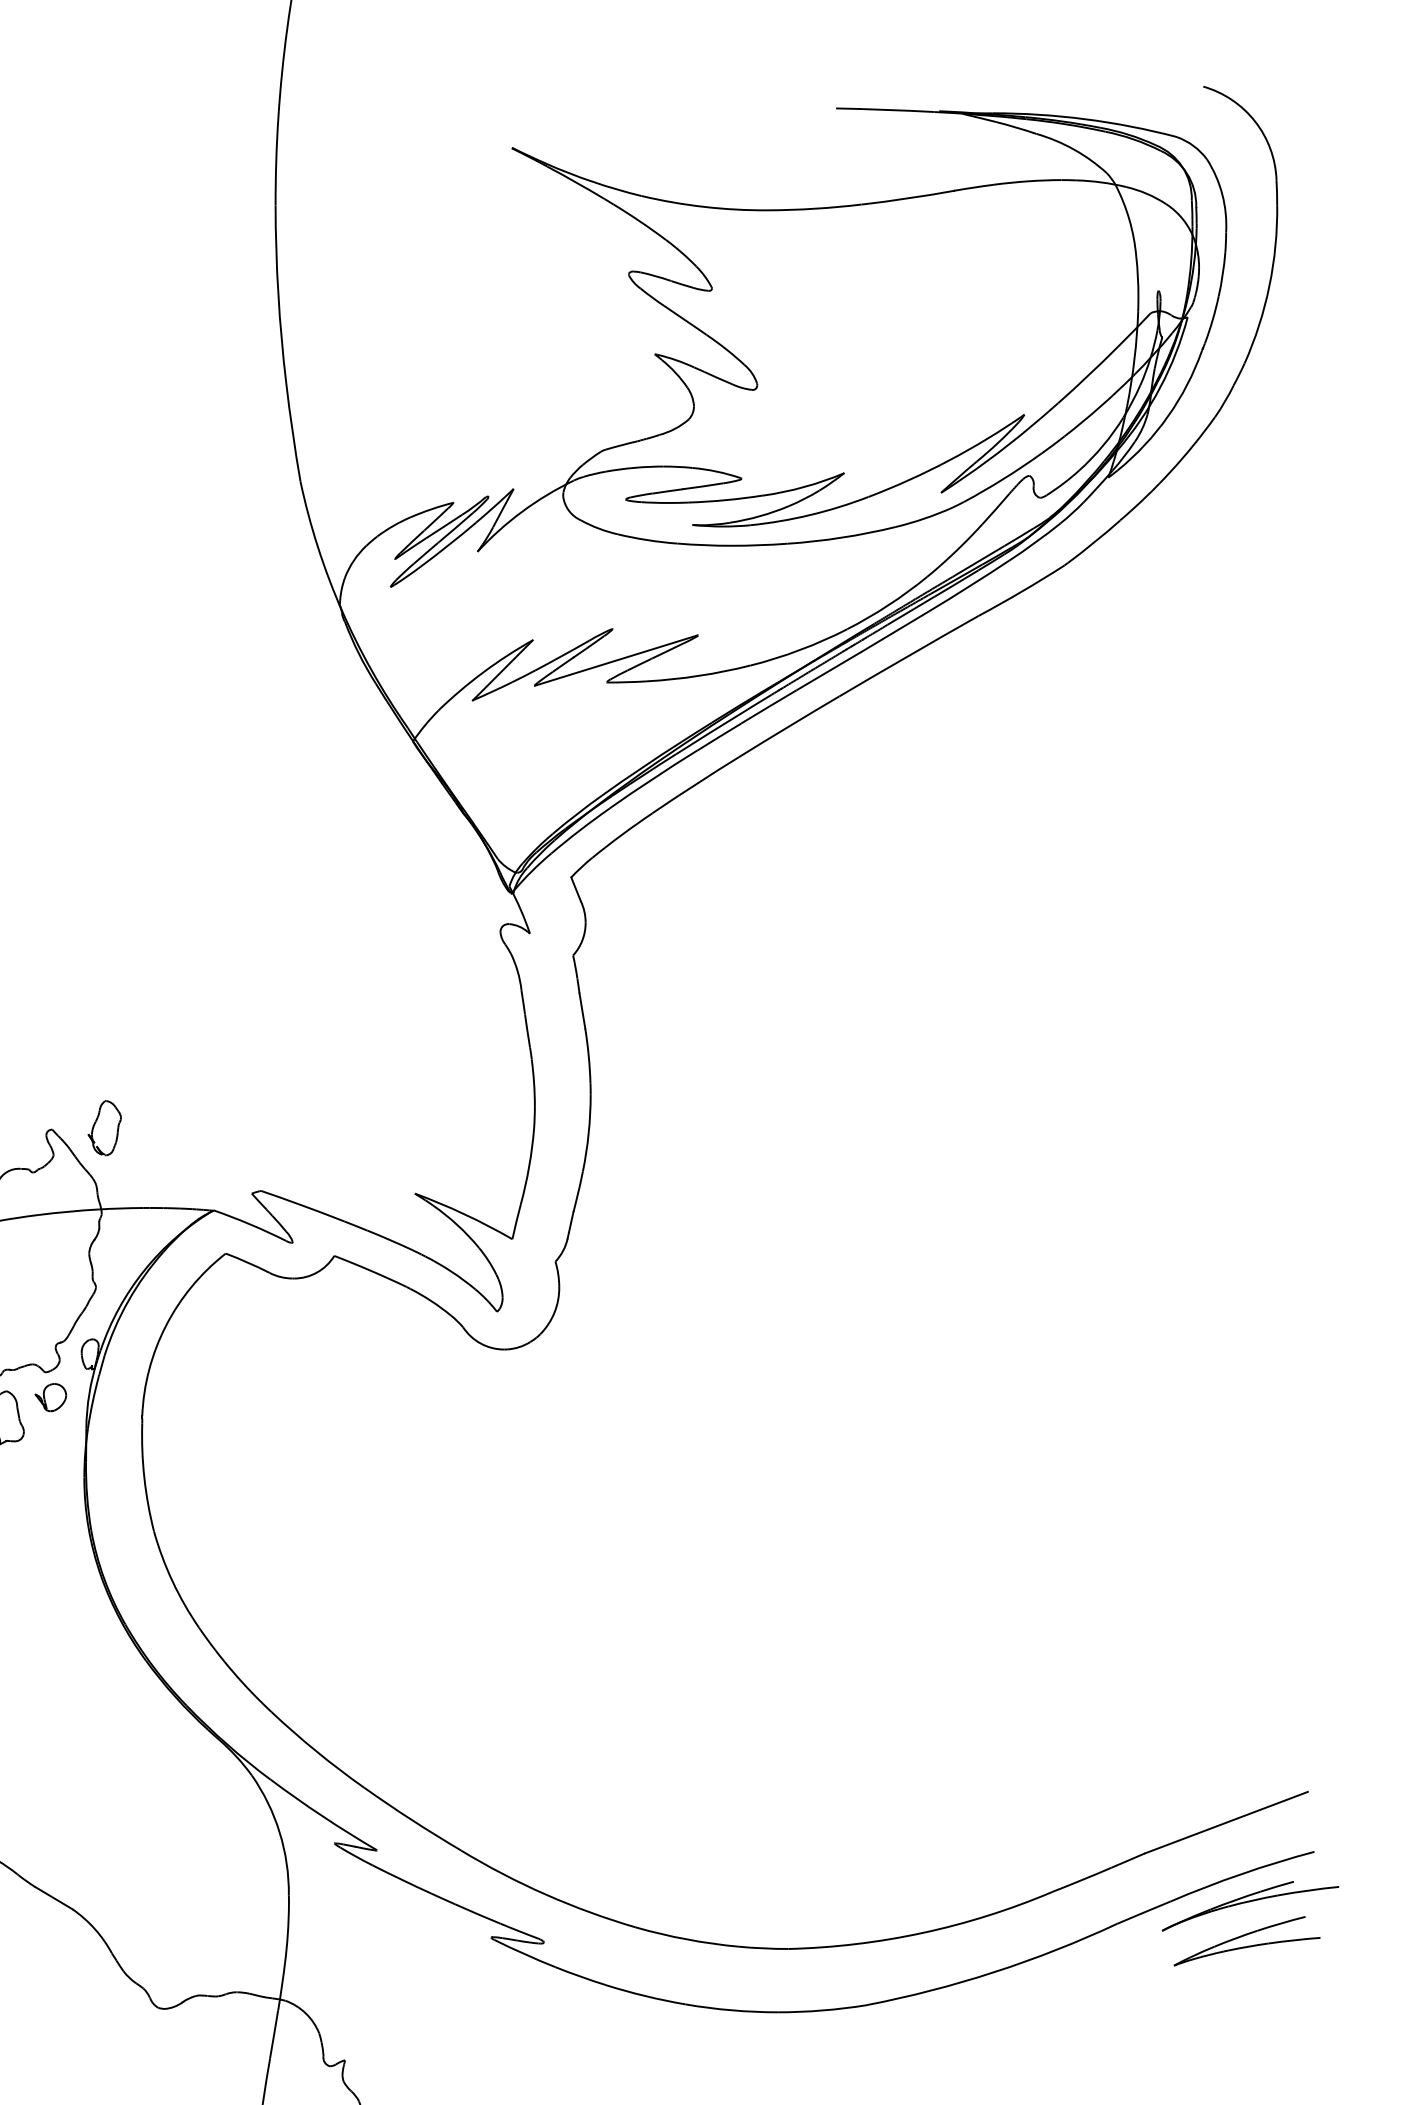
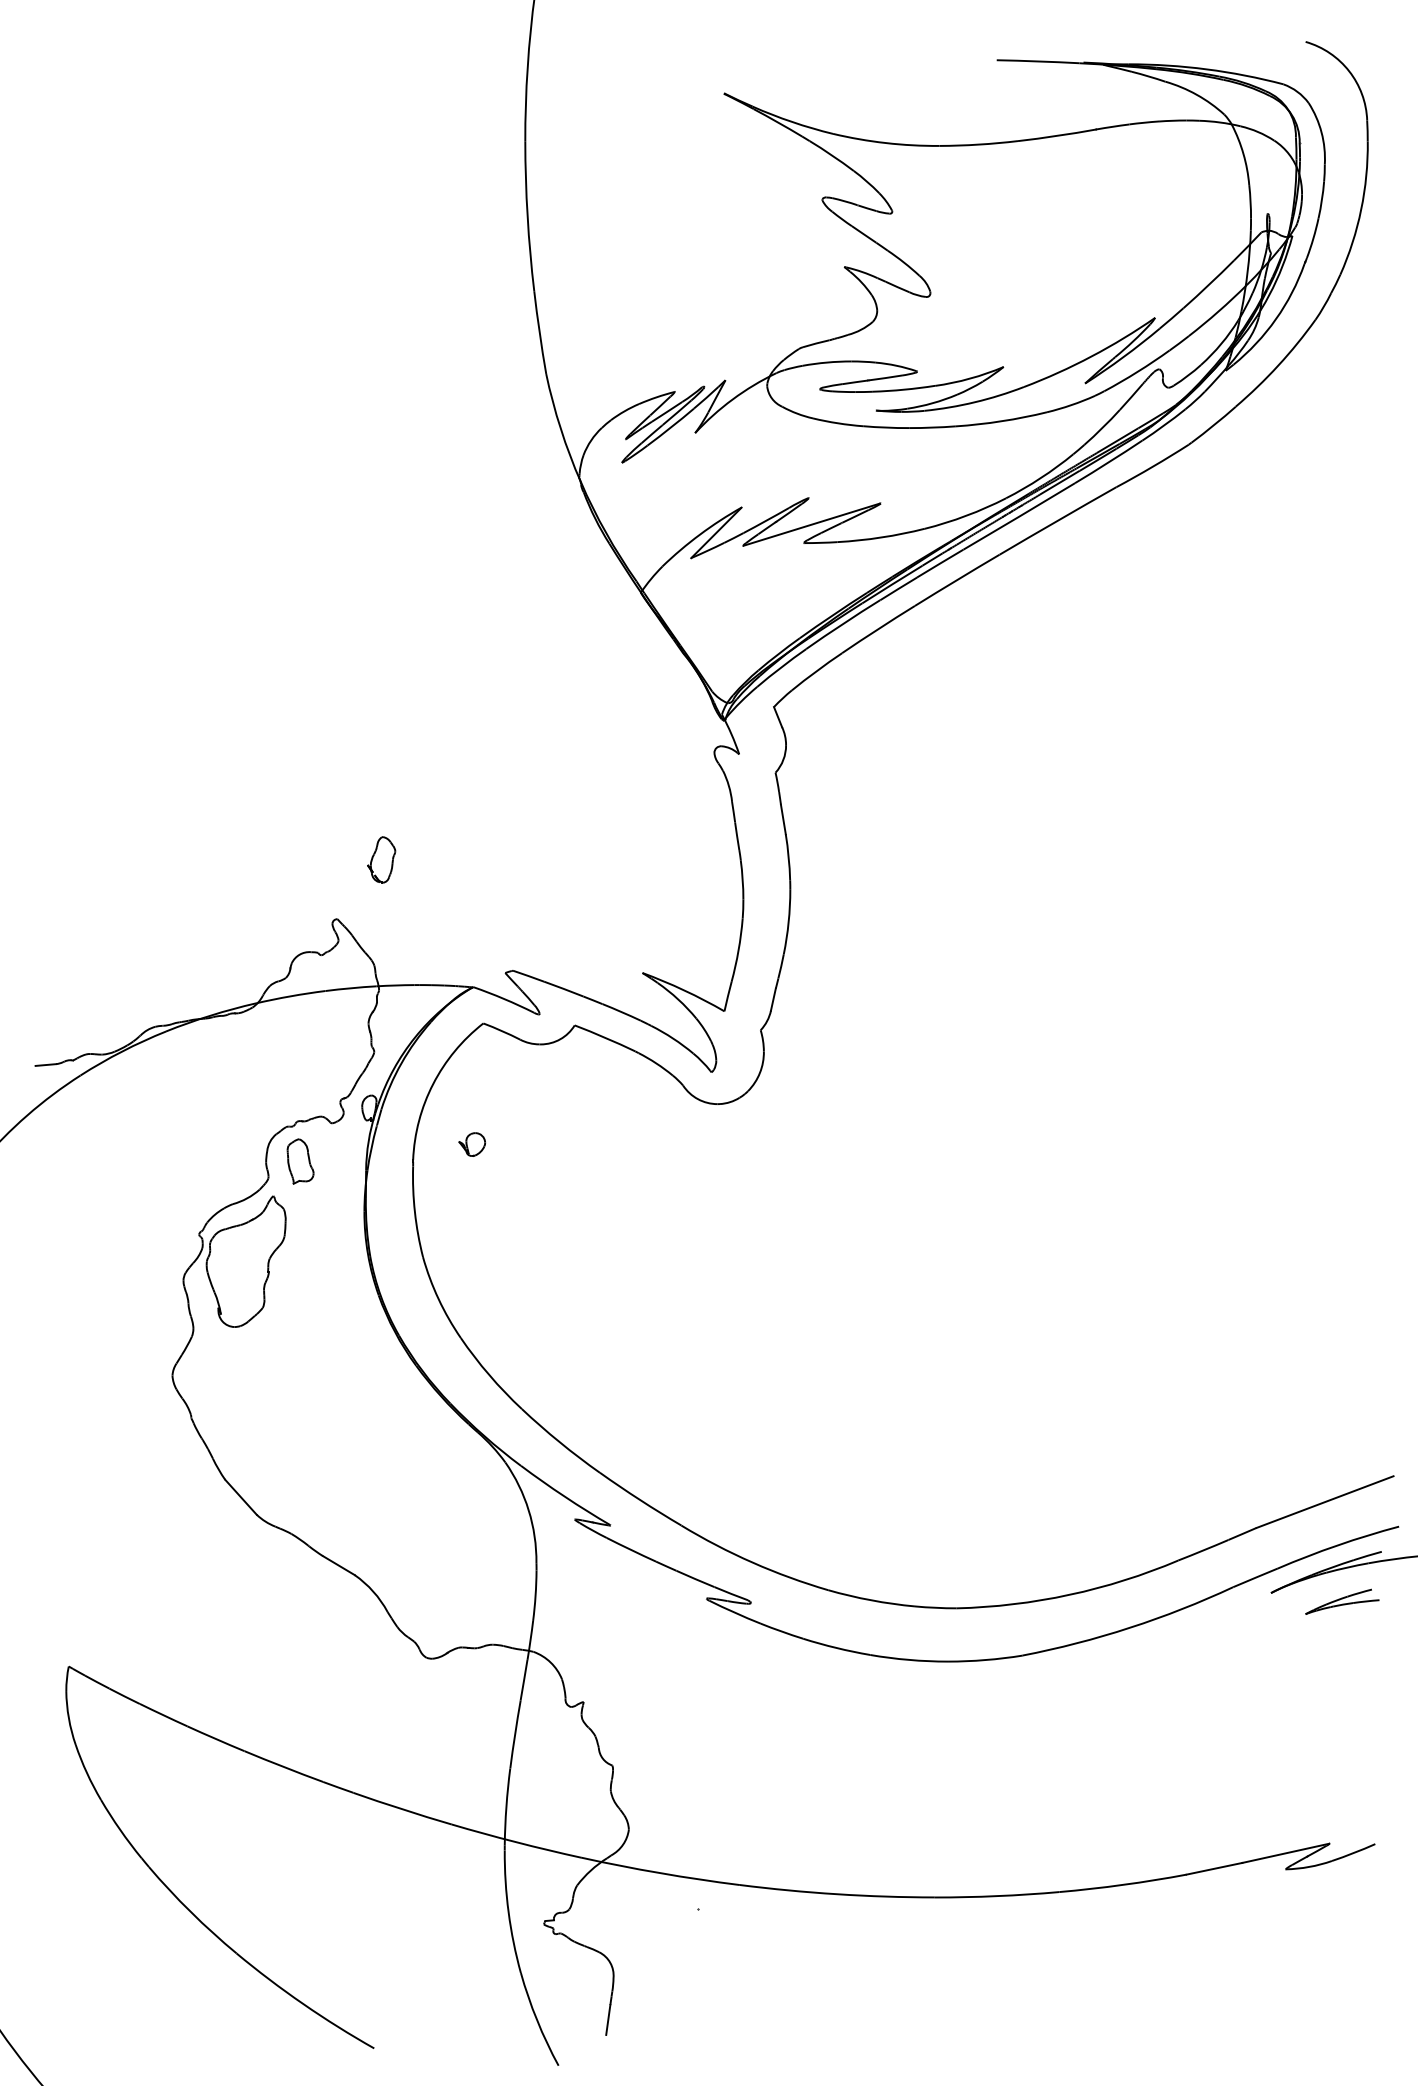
part: (104, 1127) -> (381, 859), moved
part: (49, 1397) -> (471, 1144), moved
part: (1247, 1940) -> (1342, 1601), size x0.6

